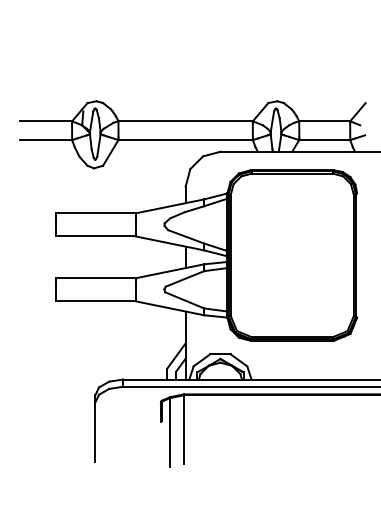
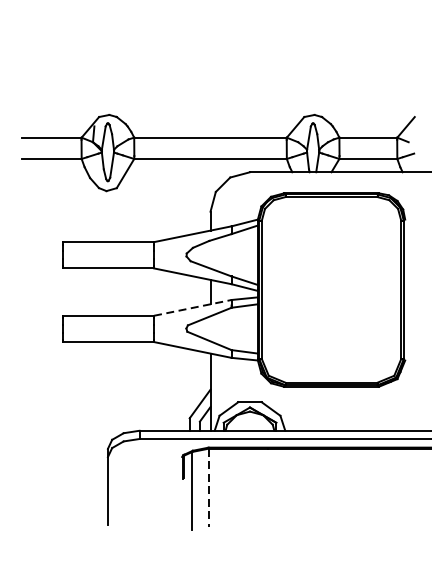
line: (170, 271) -> (193, 308), solid -> dashed
line: (184, 429) -> (209, 487), solid -> dashed

